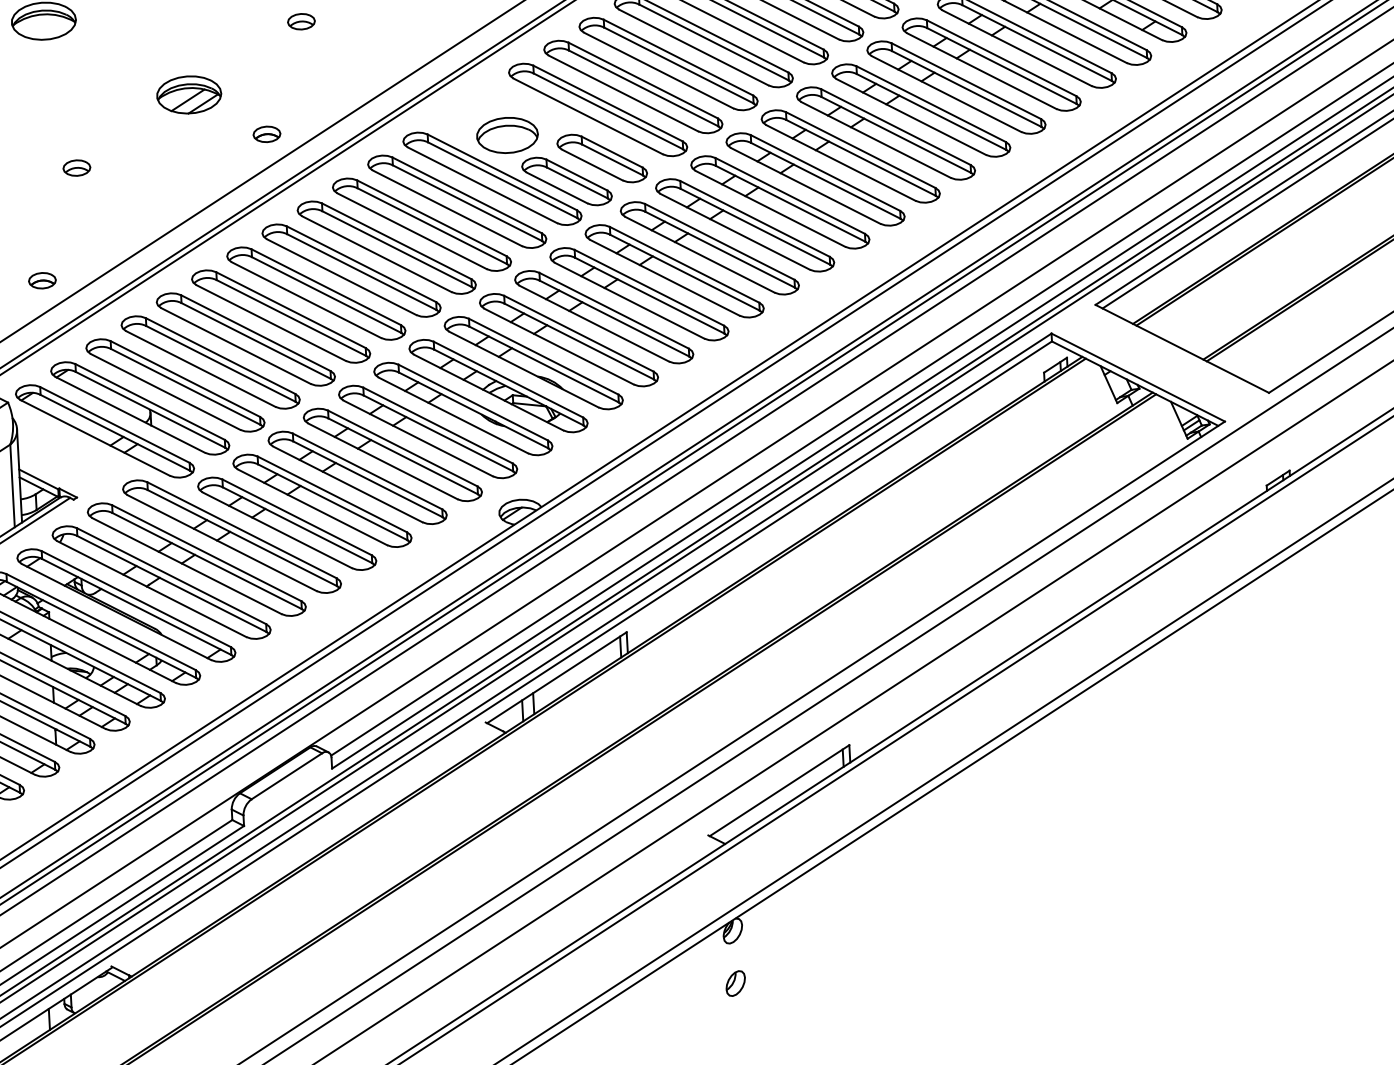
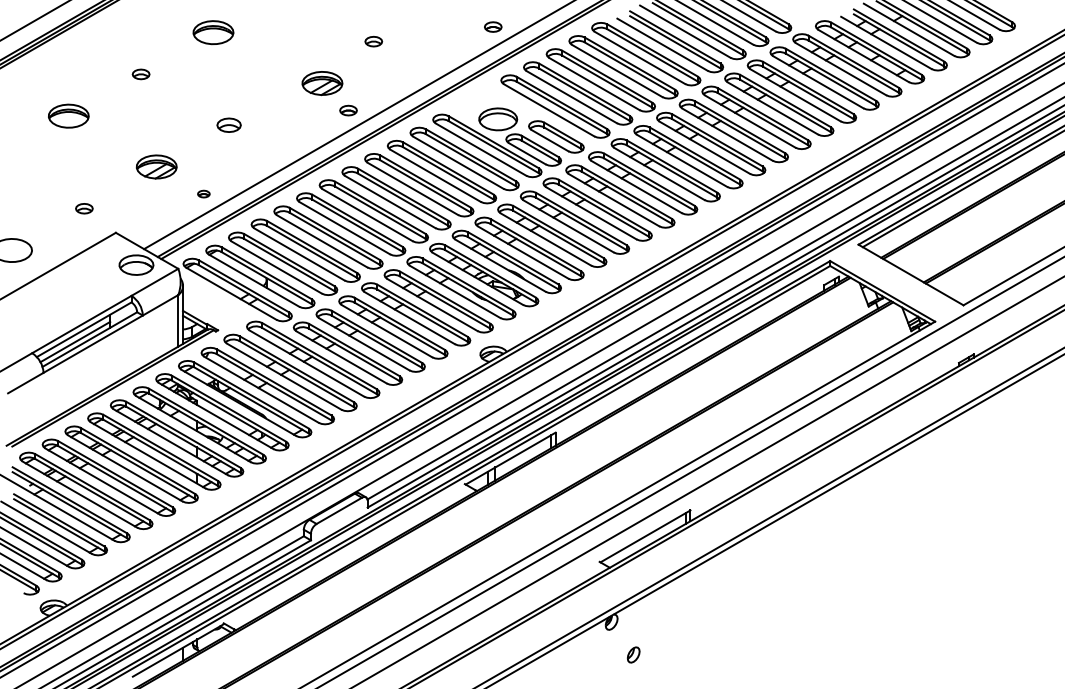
part: (189, 95) -> (322, 83), moved
part: (75, 167) -> (228, 124), size x1.4
part: (41, 279) -> (203, 193), size x0.7
part: (735, 982) -> (633, 654), moved

